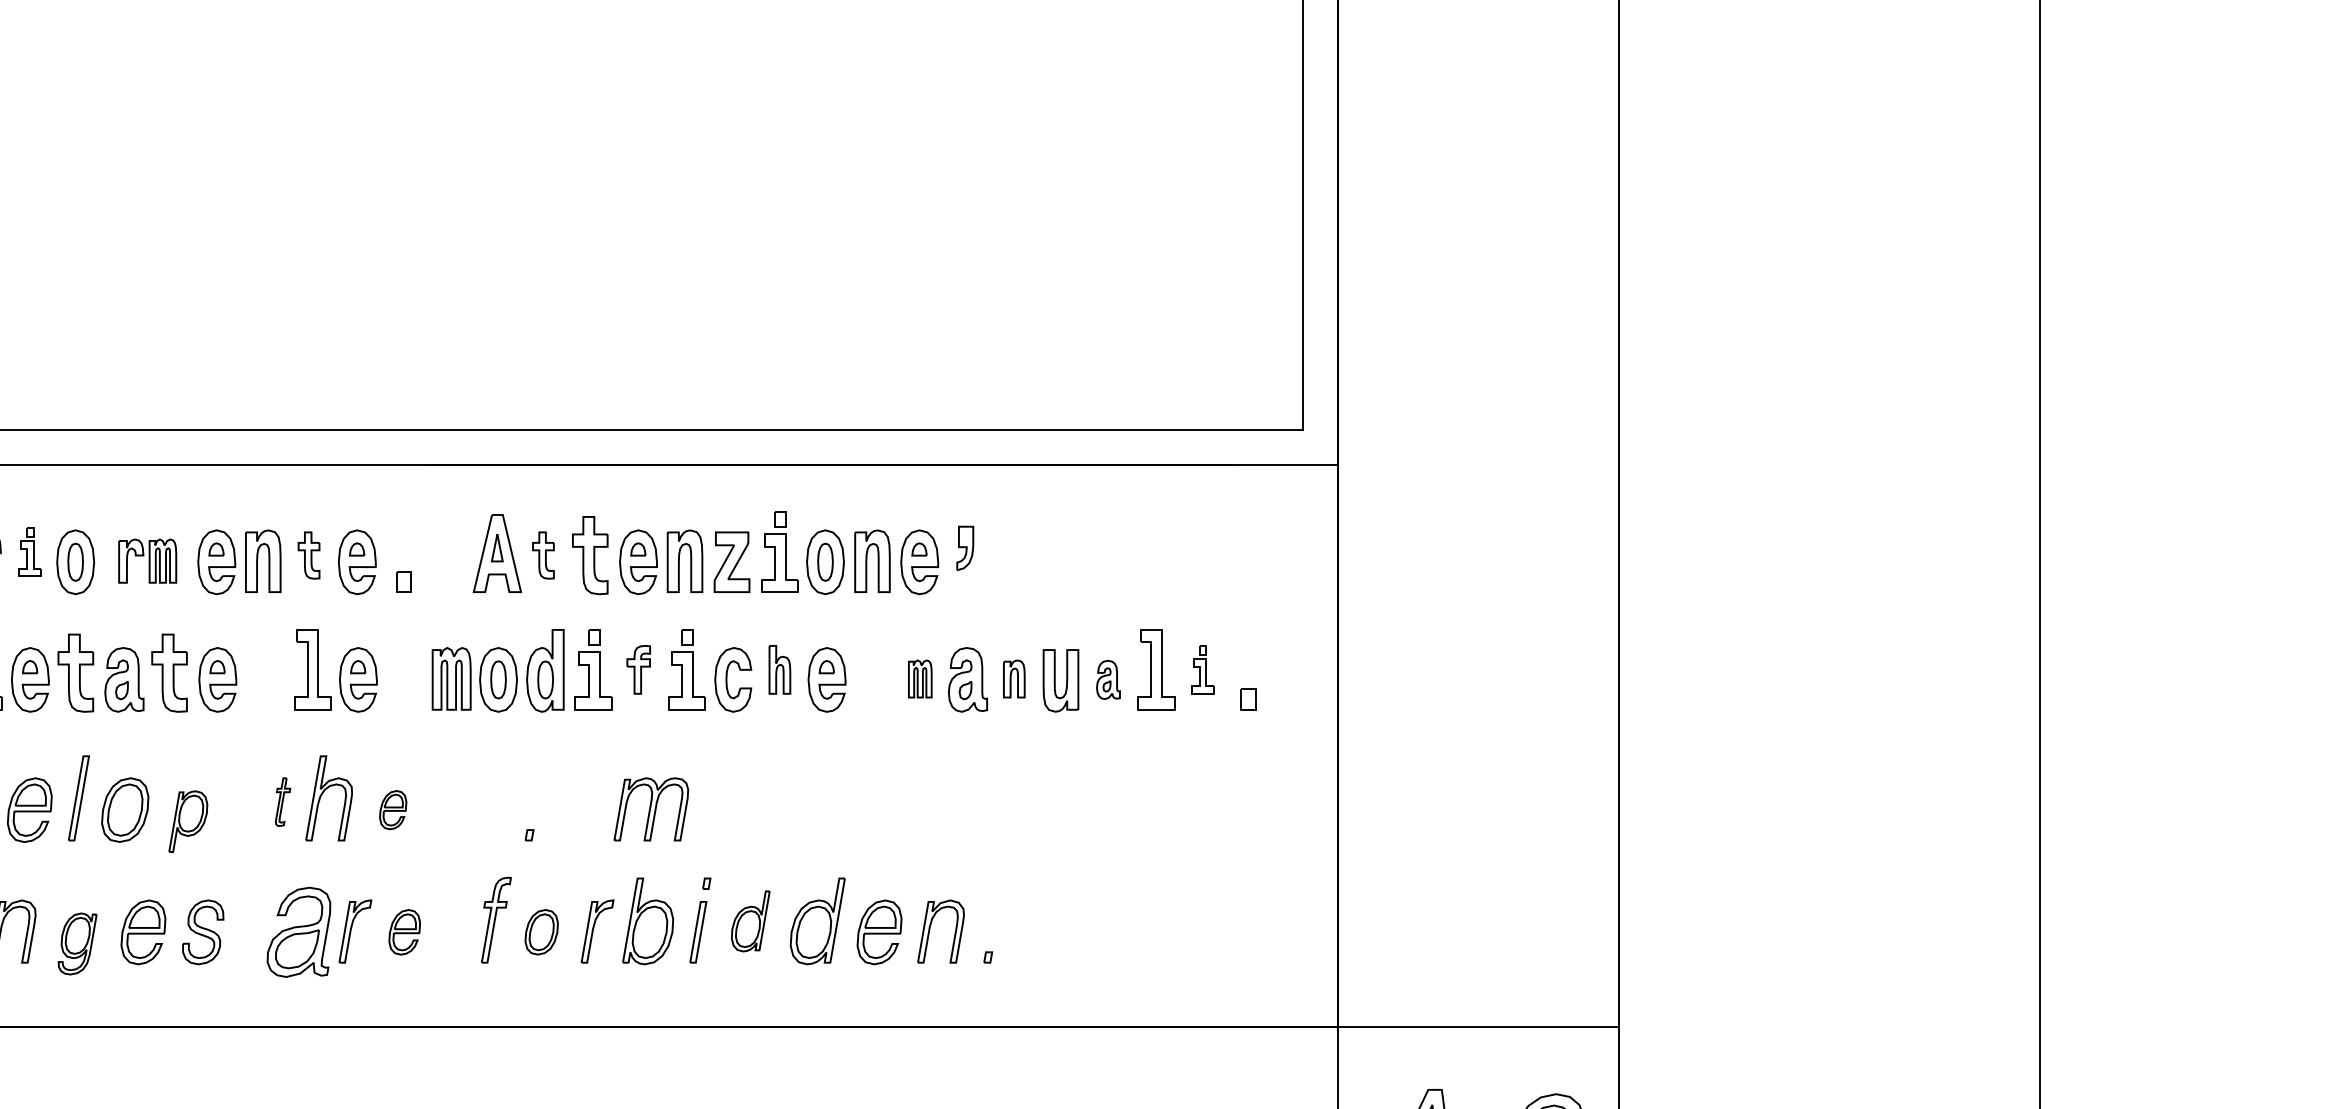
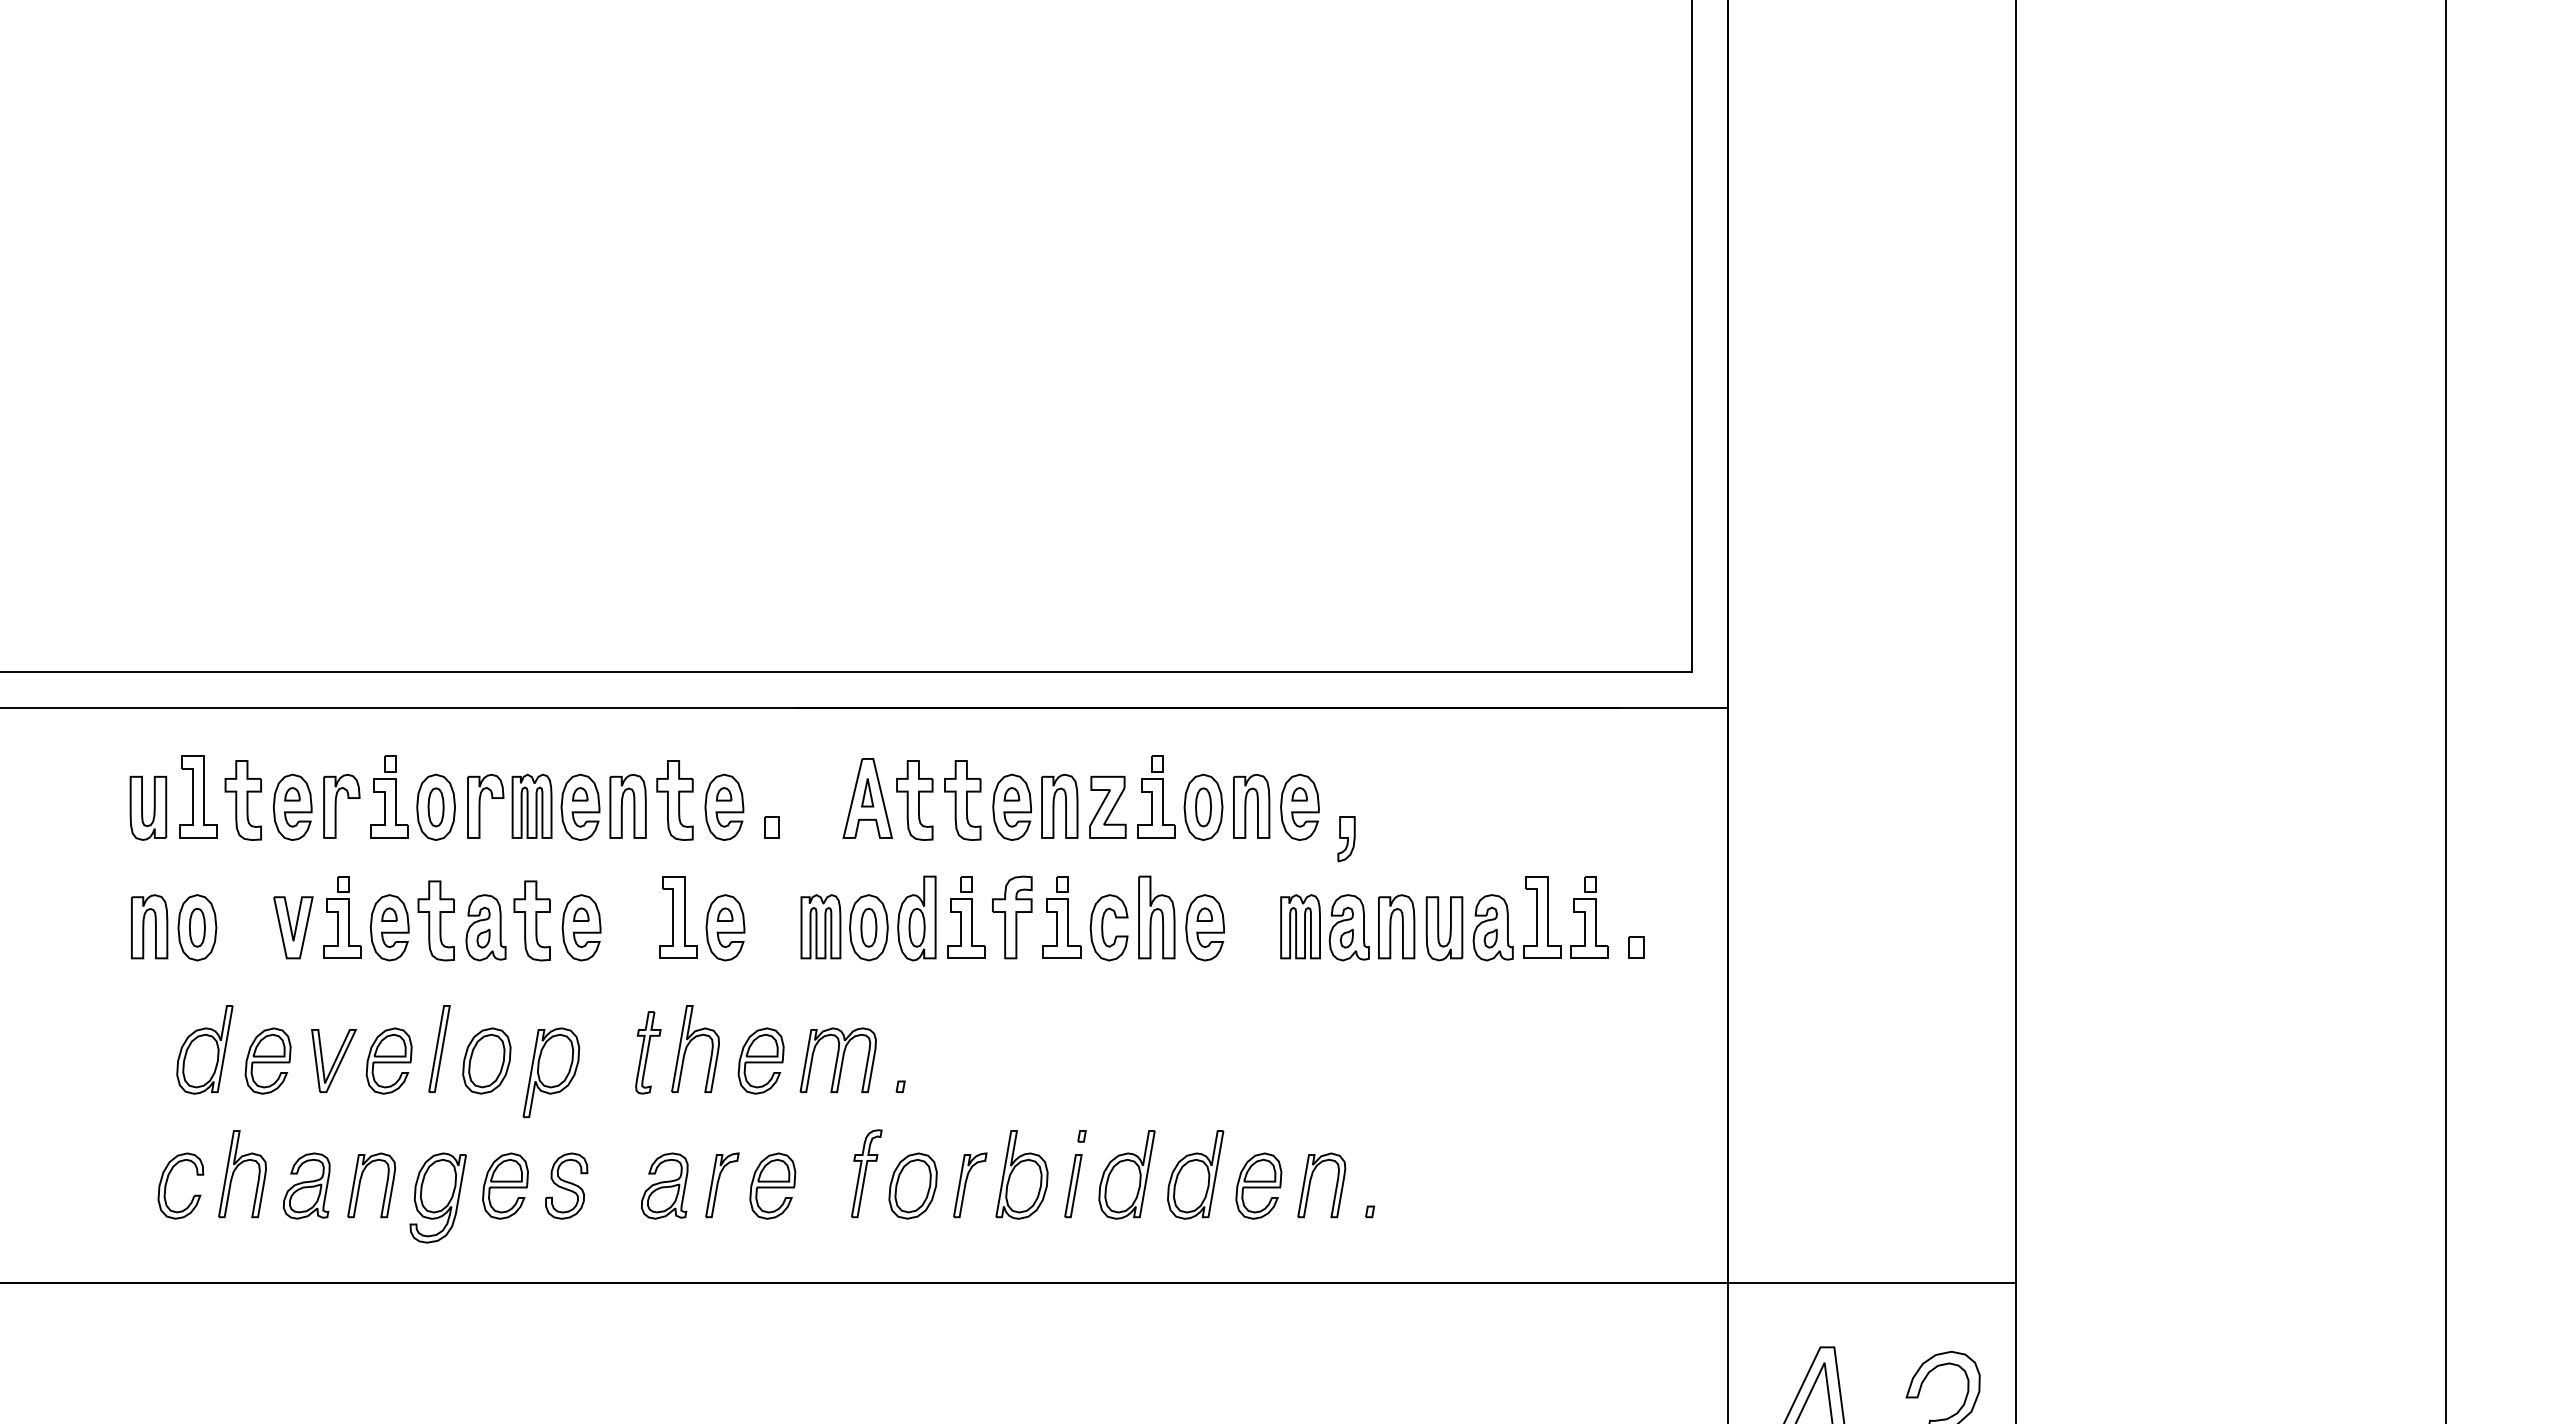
part: (965, 548) -> (1346, 839), moved
part: (30, 551) -> (389, 796), size x1.67
part: (308, 555) -> (674, 800), size x1.67
part: (543, 555) -> (914, 800), size x1.67
part: (147, 560) -> (509, 805), size x1.43
part: (638, 669) -> (1012, 917), size x1.67
part: (779, 669) -> (1156, 917), size x1.67
part: (1202, 669) -> (1589, 917), size x1.67
part: (920, 678) -> (1300, 926), size x1.67
part: (1014, 678) -> (1396, 926), size x1.67
part: (1107, 679) -> (1492, 927), size x1.67
part: (283, 801) -> (648, 1052), size x1.67
part: (650, 808) -> (837, 1059), moved
part: (392, 809) -> (760, 1060), size x1.67
part: (188, 821) -> (551, 1072), size x1.43
part: (750, 920) -> (1126, 1174), size x1.43
part: (298, 931) -> (664, 1185), size x0.71
part: (404, 931) -> (772, 1185), size x1.43
part: (541, 931) -> (912, 1185), size x1.43
part: (77, 943) -> (437, 1197), size x1.43

